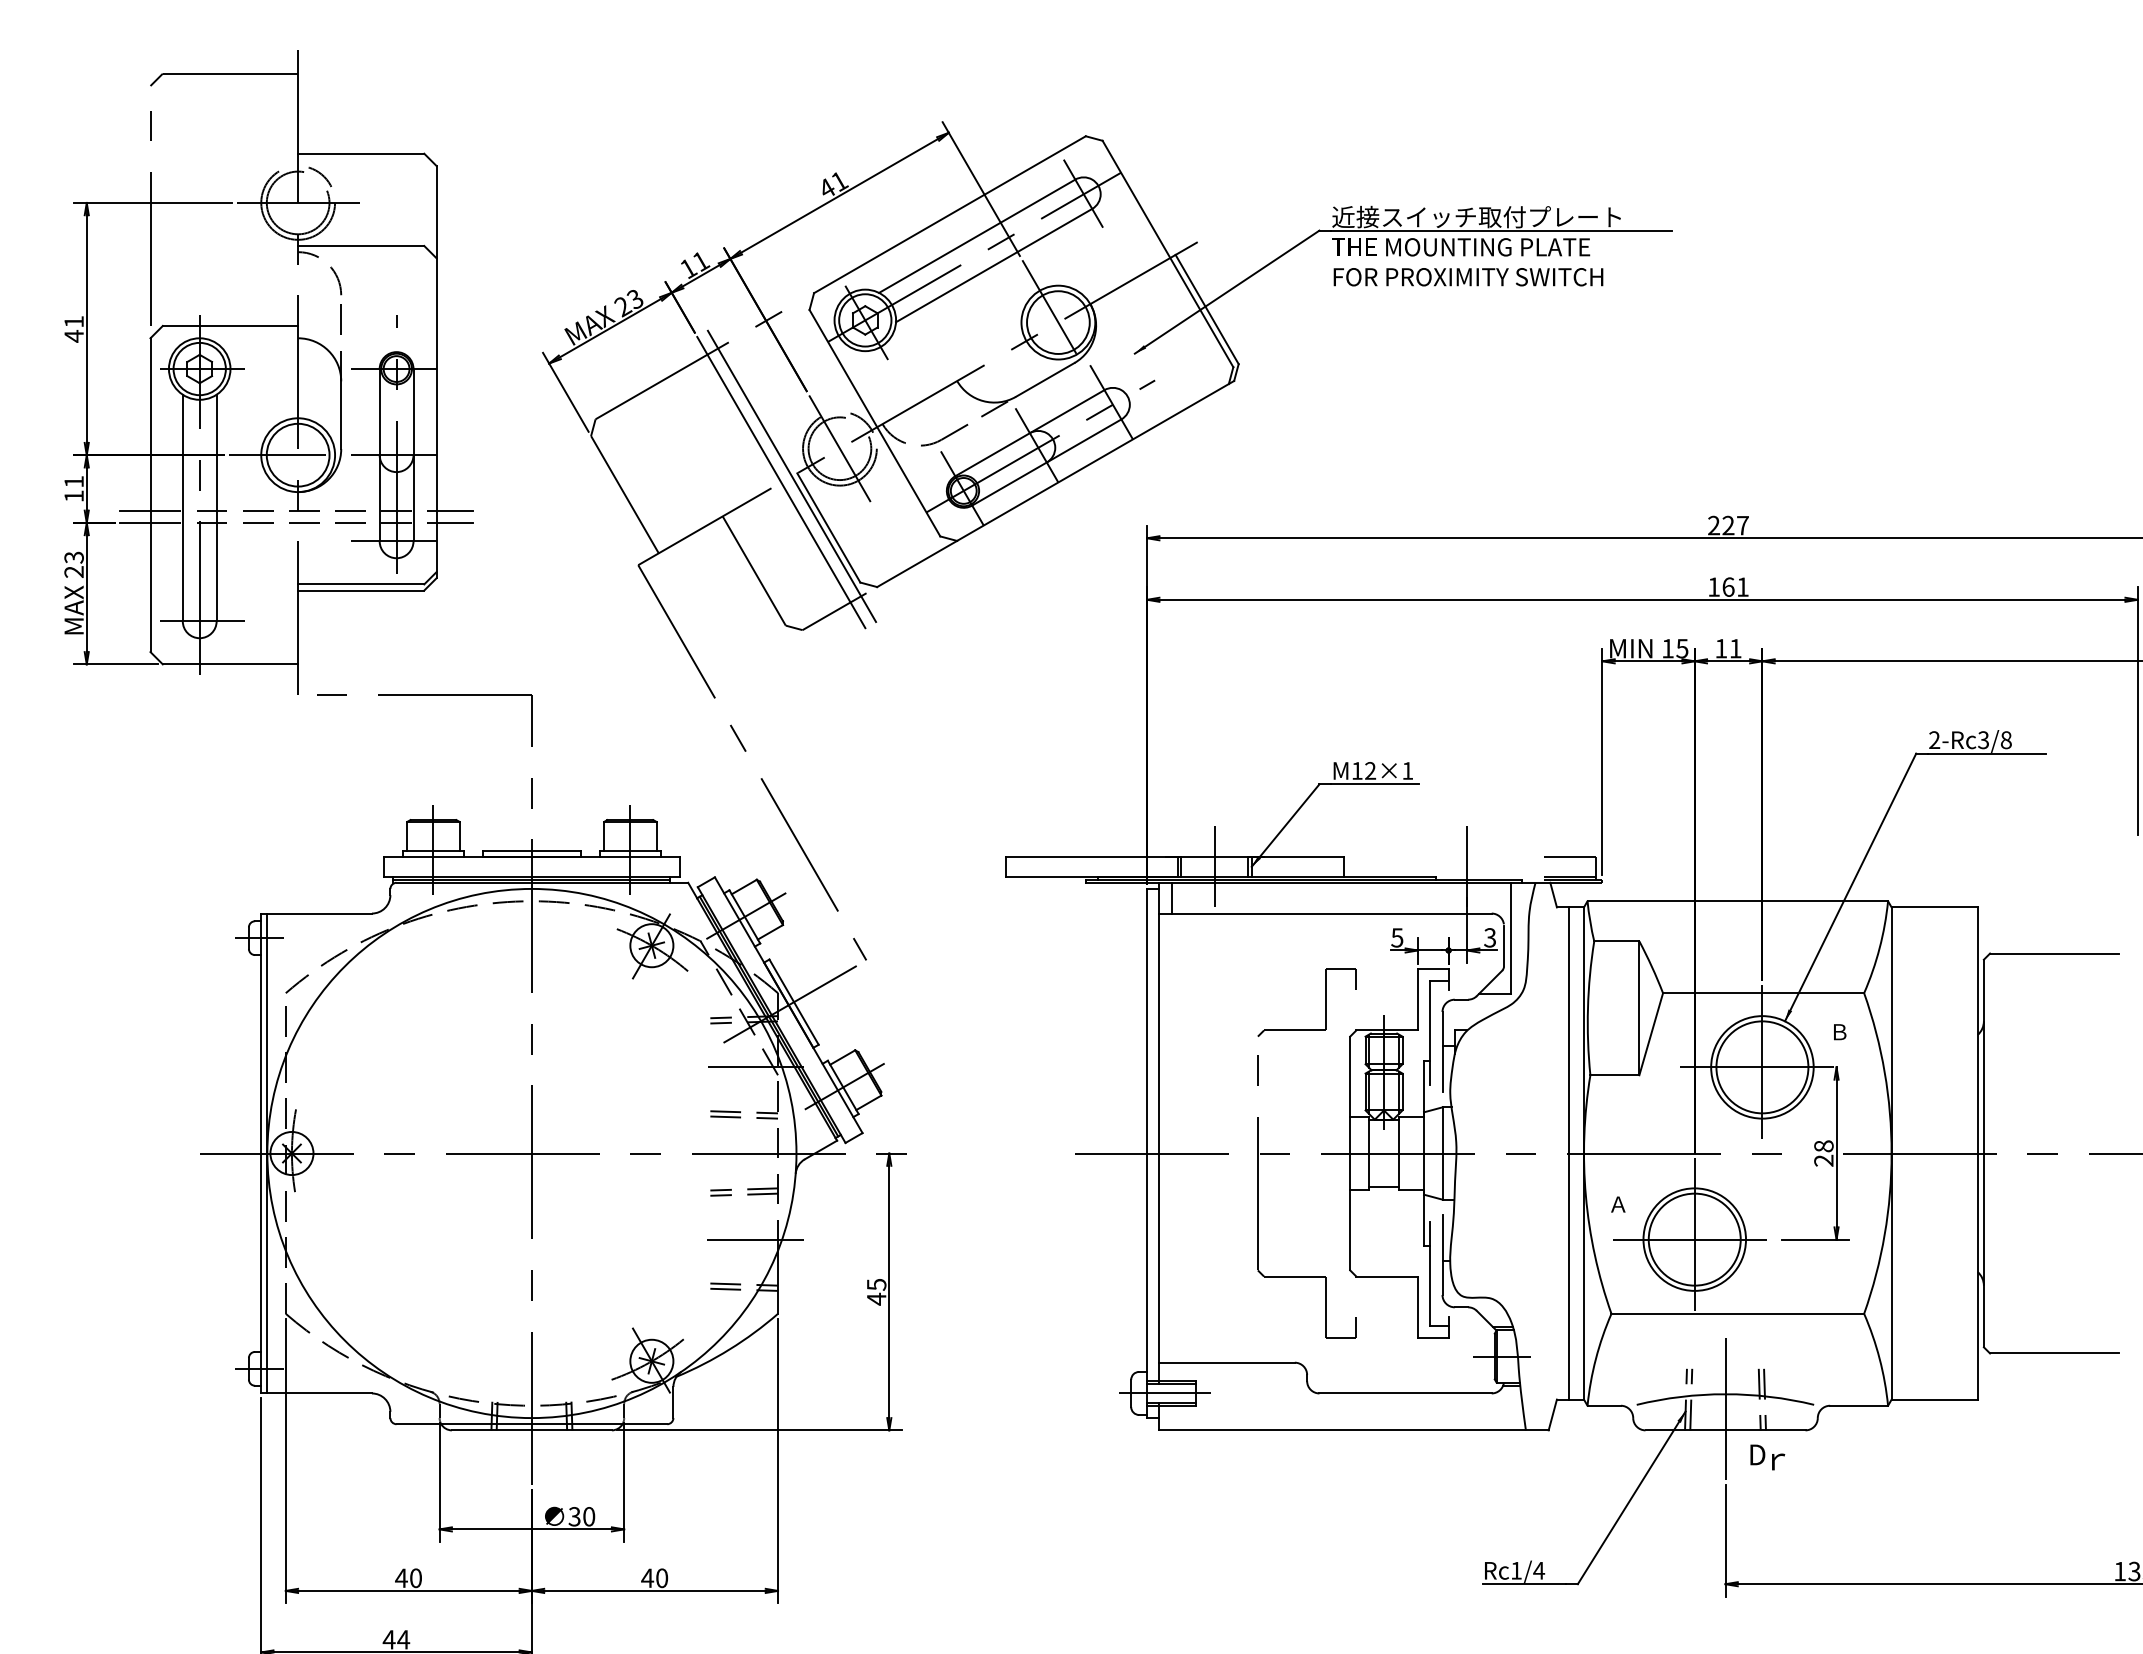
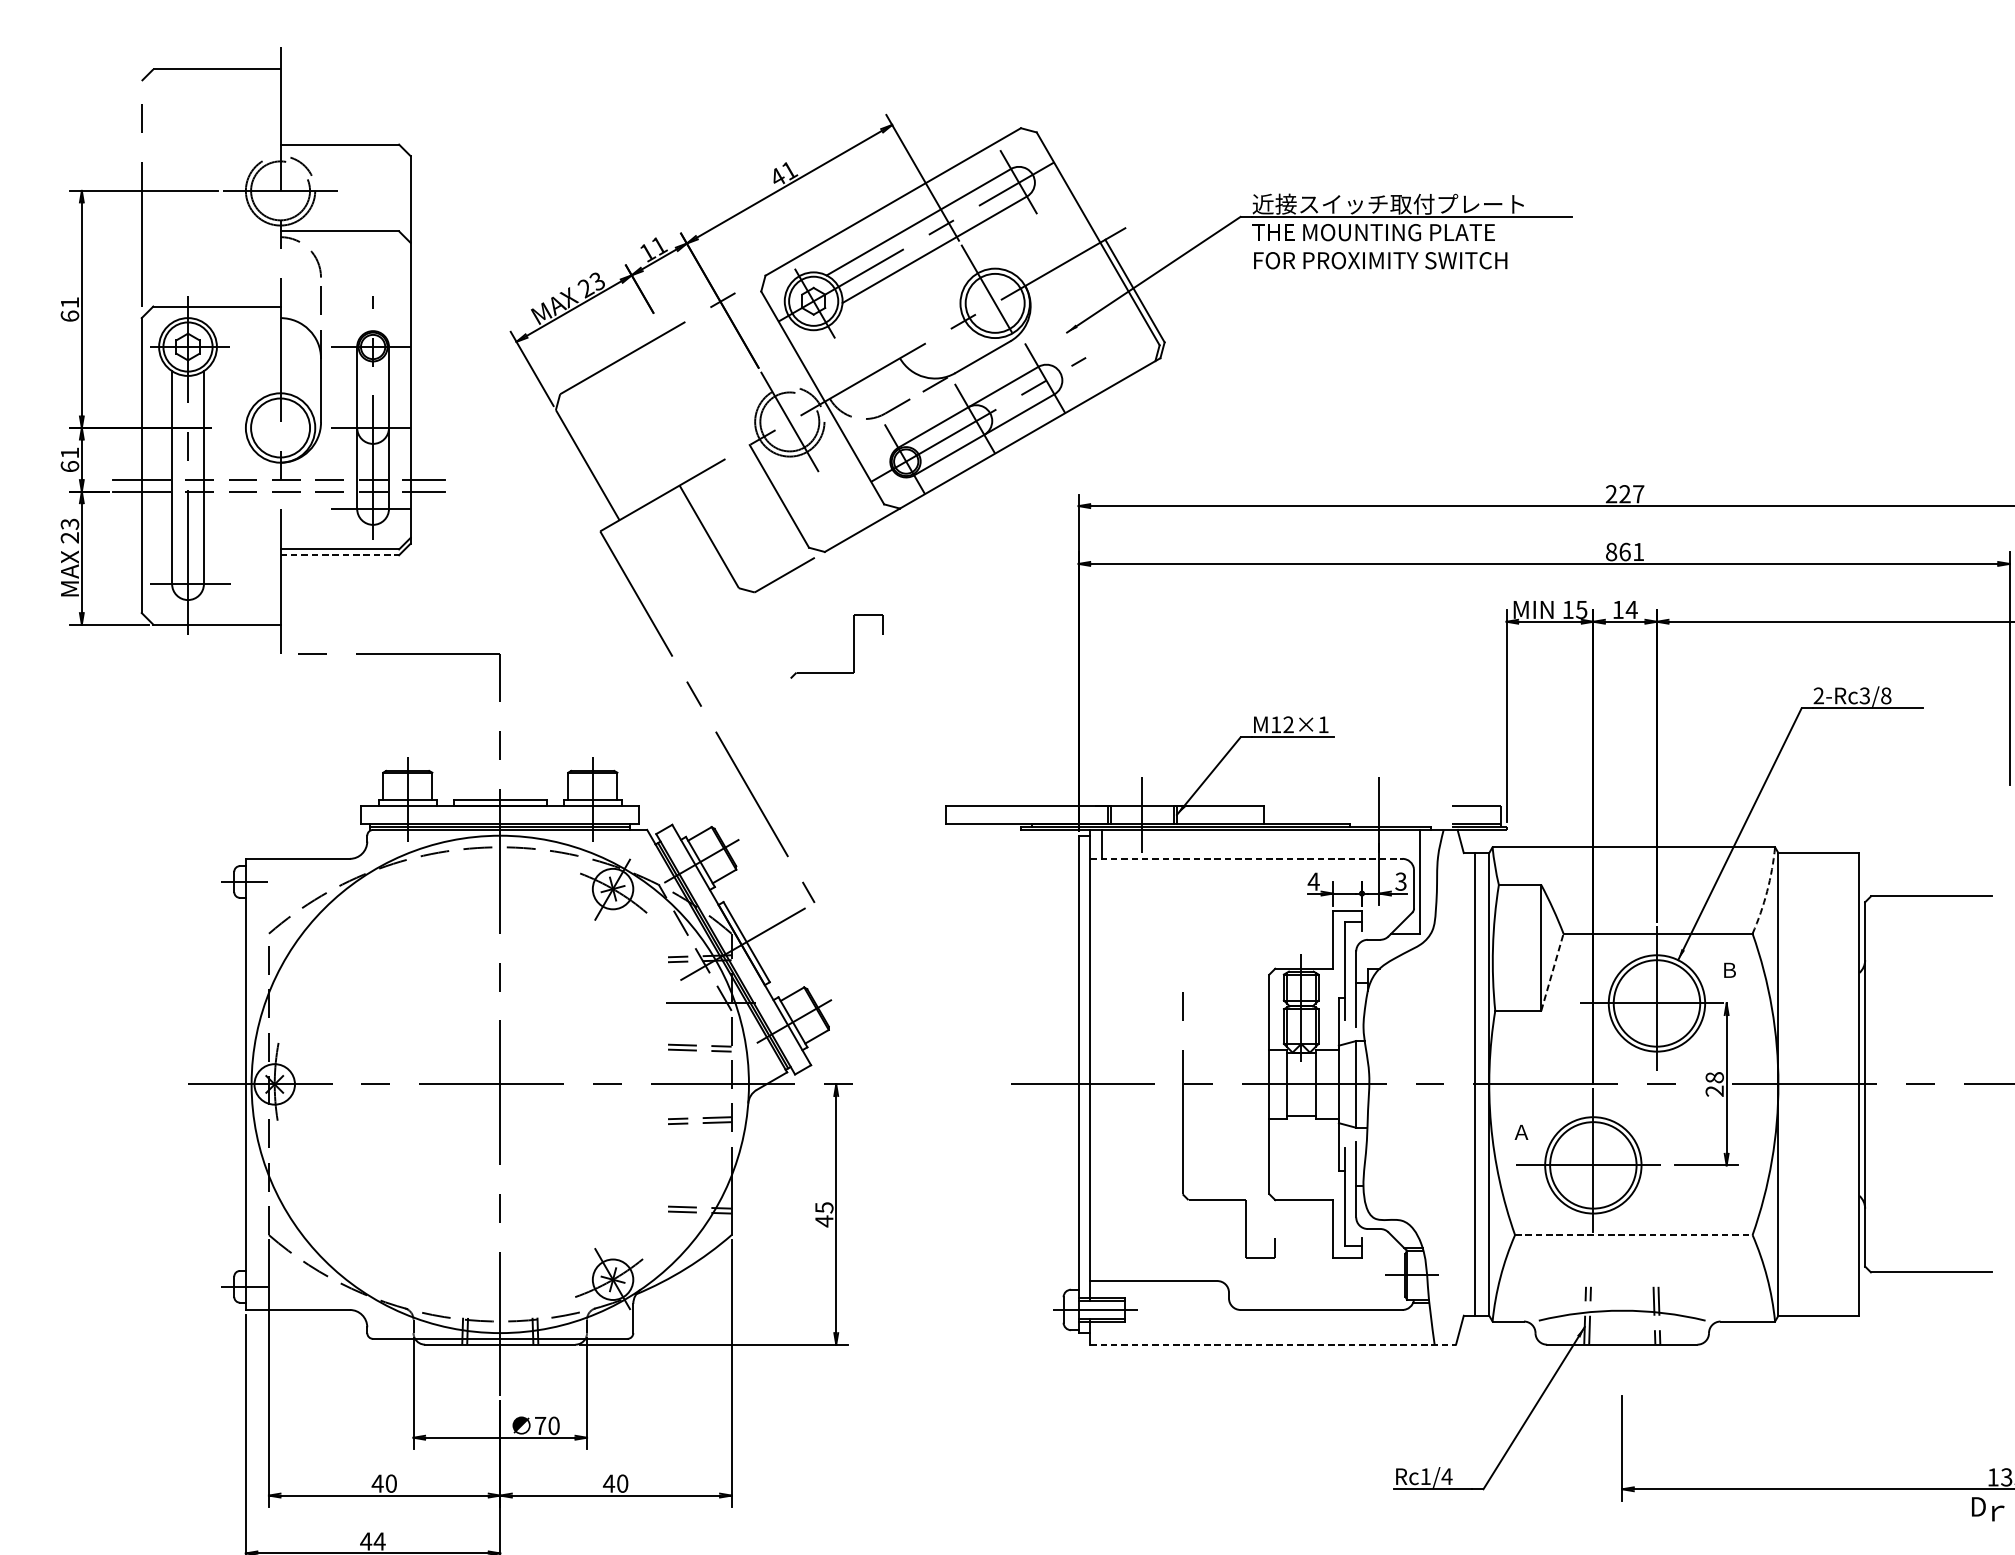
text: (73, 335) -> (69, 315), 41 -> 61
line: (277, 455) -> (261, 428), removed
line: (791, 476) -> (744, 448), removed
line: (781, 482) -> (734, 453), removed
text: (73, 495) -> (69, 465), 11 -> 61
text: (1714, 586) -> (1611, 551), 161 -> 861
line: (361, 590) -> (340, 555), solid -> dashed
text: (1735, 648) -> (1631, 609), 11 -> 14
line: (1326, 913) -> (1247, 858), solid -> dashed
text: (1396, 937) -> (1313, 881), 5 -> 4
arc: (1879, 948) -> (1767, 891), solid -> dashed
part: (1325, 1002) -> (854, 646), moved
line: (1651, 1034) -> (1552, 972), solid -> dashed
line: (267, 1153) -> (251, 1084), removed
line: (755, 1239) -> (710, 1165), removed
line: (1738, 1313) -> (1634, 1234), solid -> dashed
line: (1725, 1409) -> (1622, 1325), removed
line: (1354, 1430) -> (1273, 1344), solid -> dashed
text: (1767, 1457) -> (1987, 1509), moved
text: (574, 1516) -> (540, 1425), 30 -> 70

